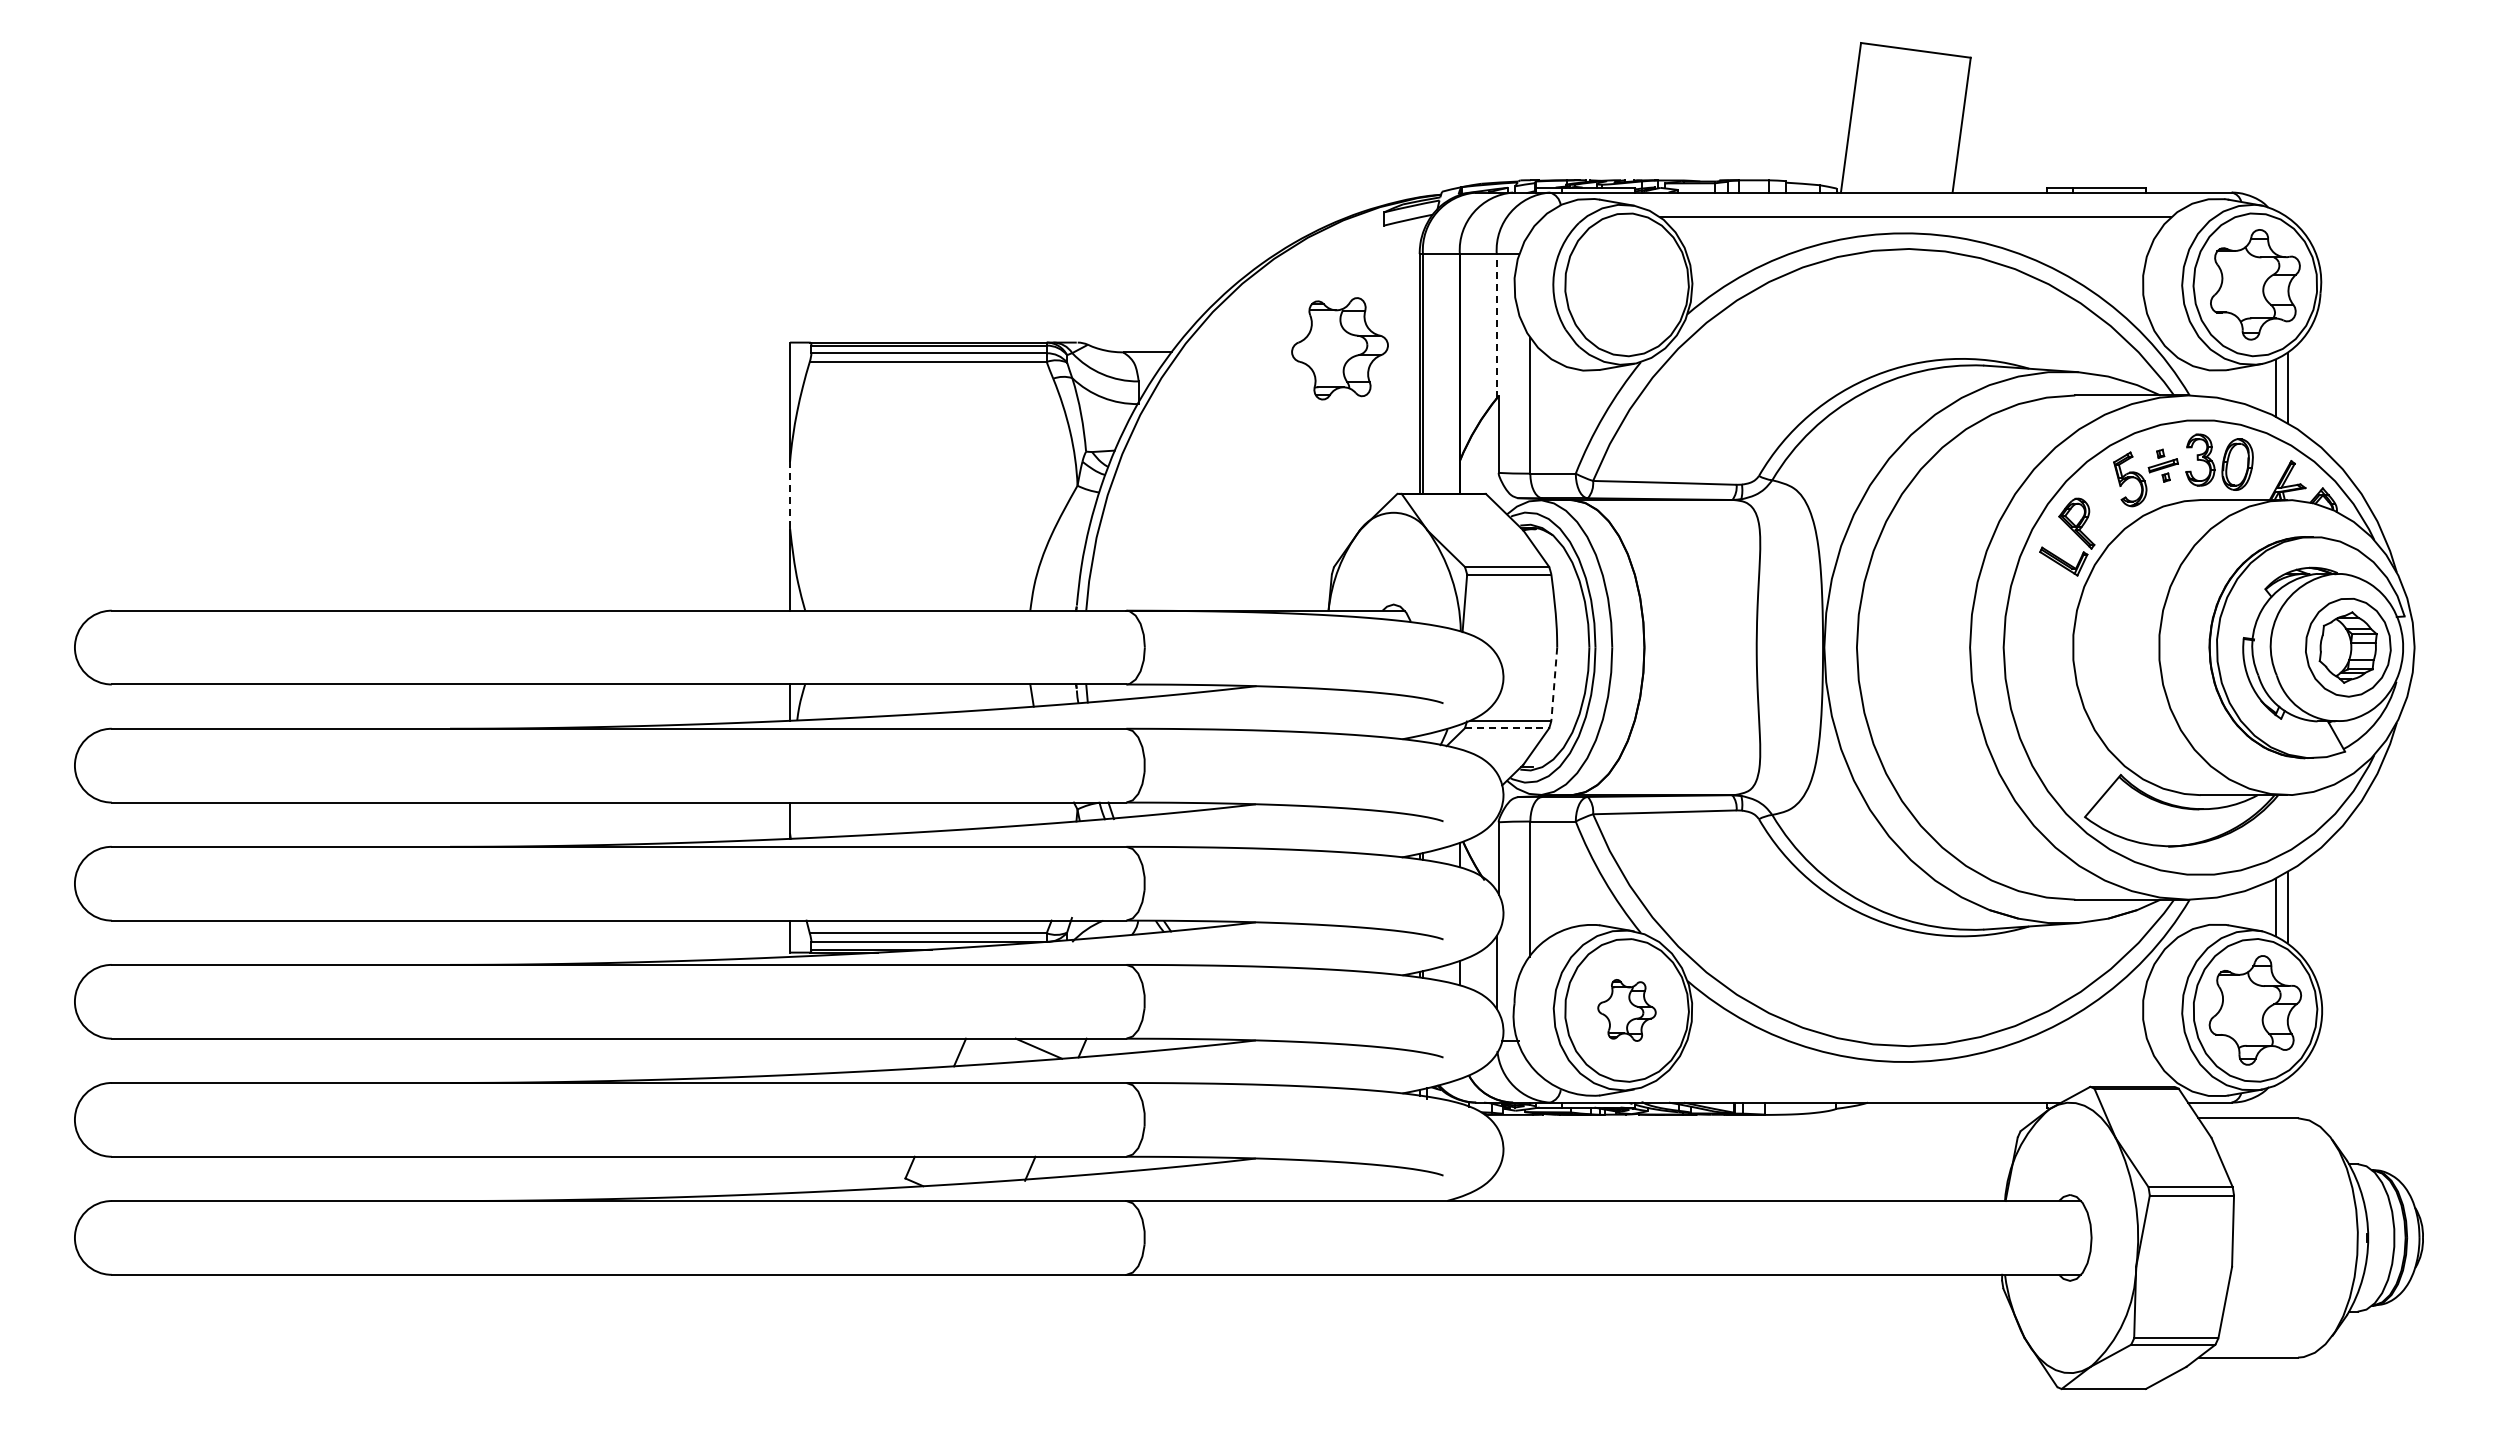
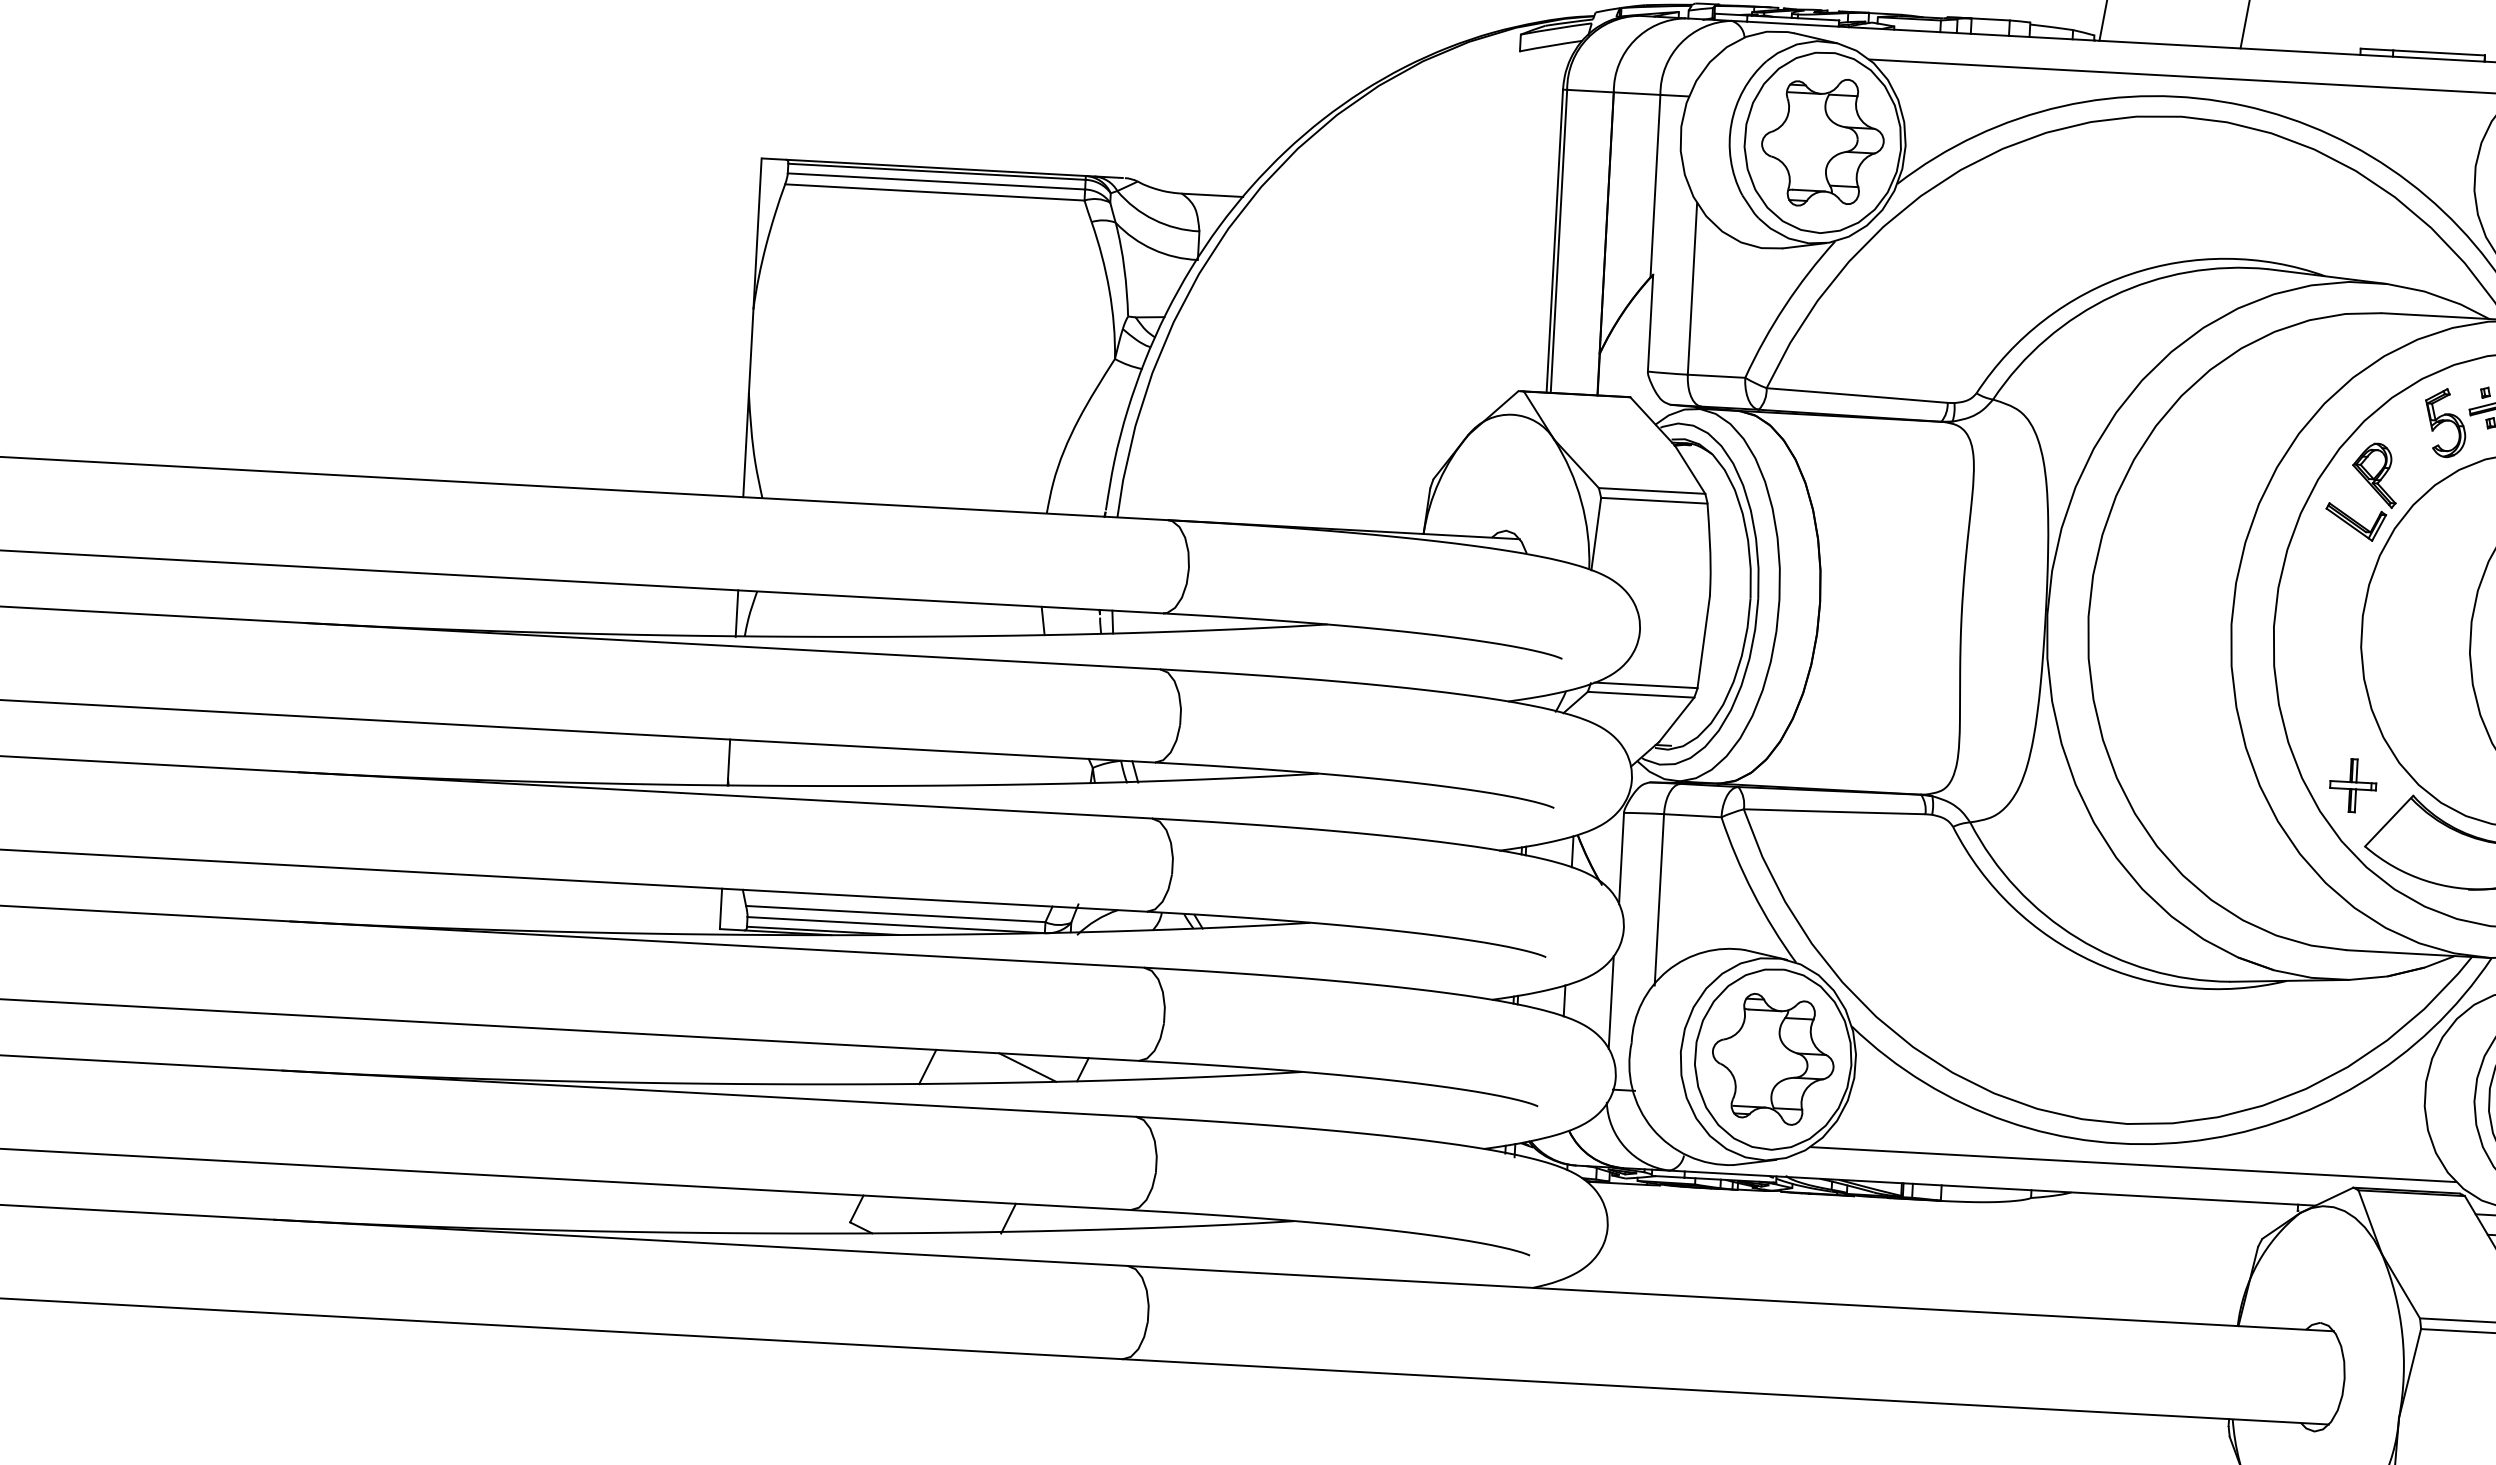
line: (1496, 325) -> (1655, 185), dashed -> solid
part: (1339, 348) -> (1822, 142), moved
line: (790, 495) -> (751, 351), dashed -> solid
line: (1554, 684) -> (1703, 642), dashed -> solid
line: (1507, 728) -> (1641, 695), dashed -> solid
part: (2072, 769) -> (2352, 785), added
part: (1626, 1010) -> (1772, 1059), size x1.67
line: (1915, 1078) -> (2133, 1165), added

